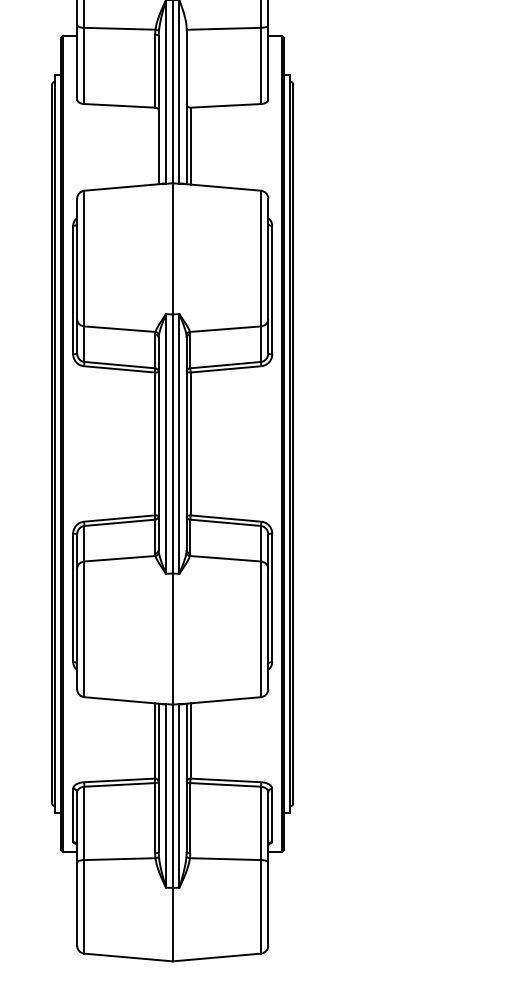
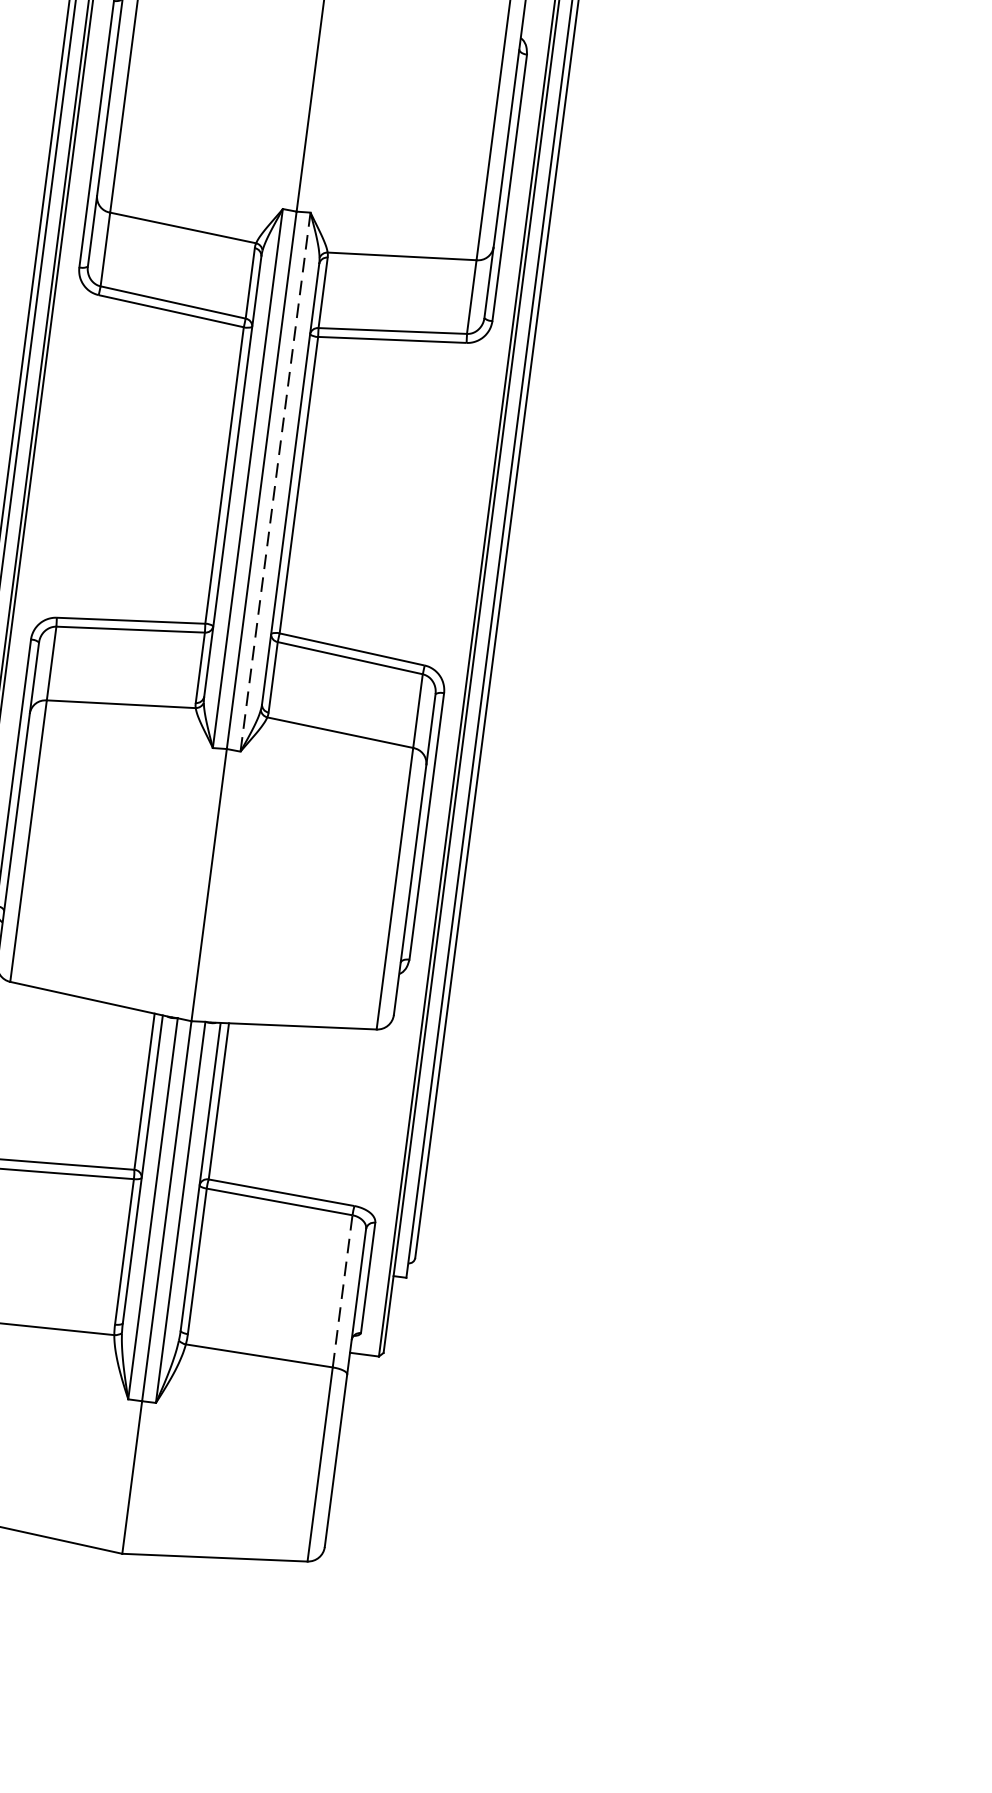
line: (179, 443) -> (275, 481), solid -> dashed
line: (260, 823) -> (341, 1291), solid -> dashed

